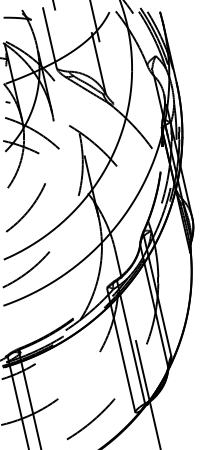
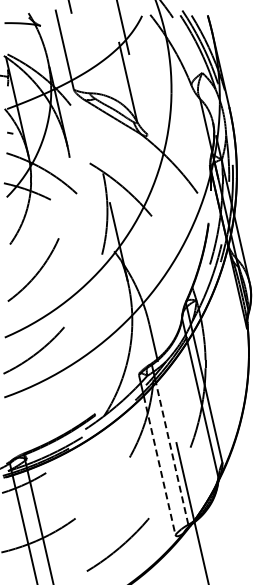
line: (132, 348) -> (172, 453), solid -> dashed
line: (122, 358) -> (159, 465), solid -> dashed

